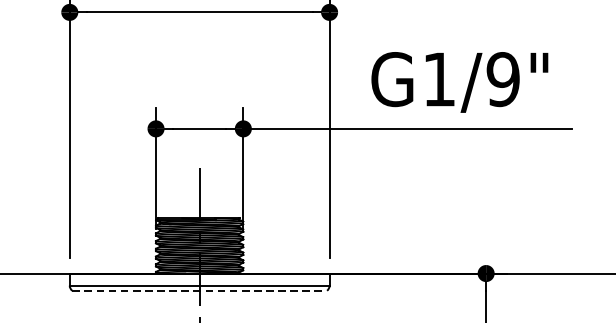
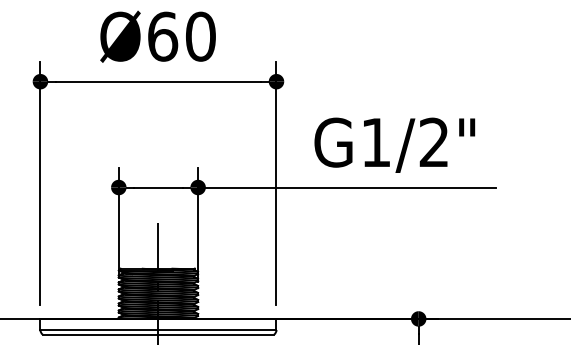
text: (503, 79) -> (434, 142), G1/9" -> G1/2"
line: (199, 290) -> (158, 334), dashed -> solid

